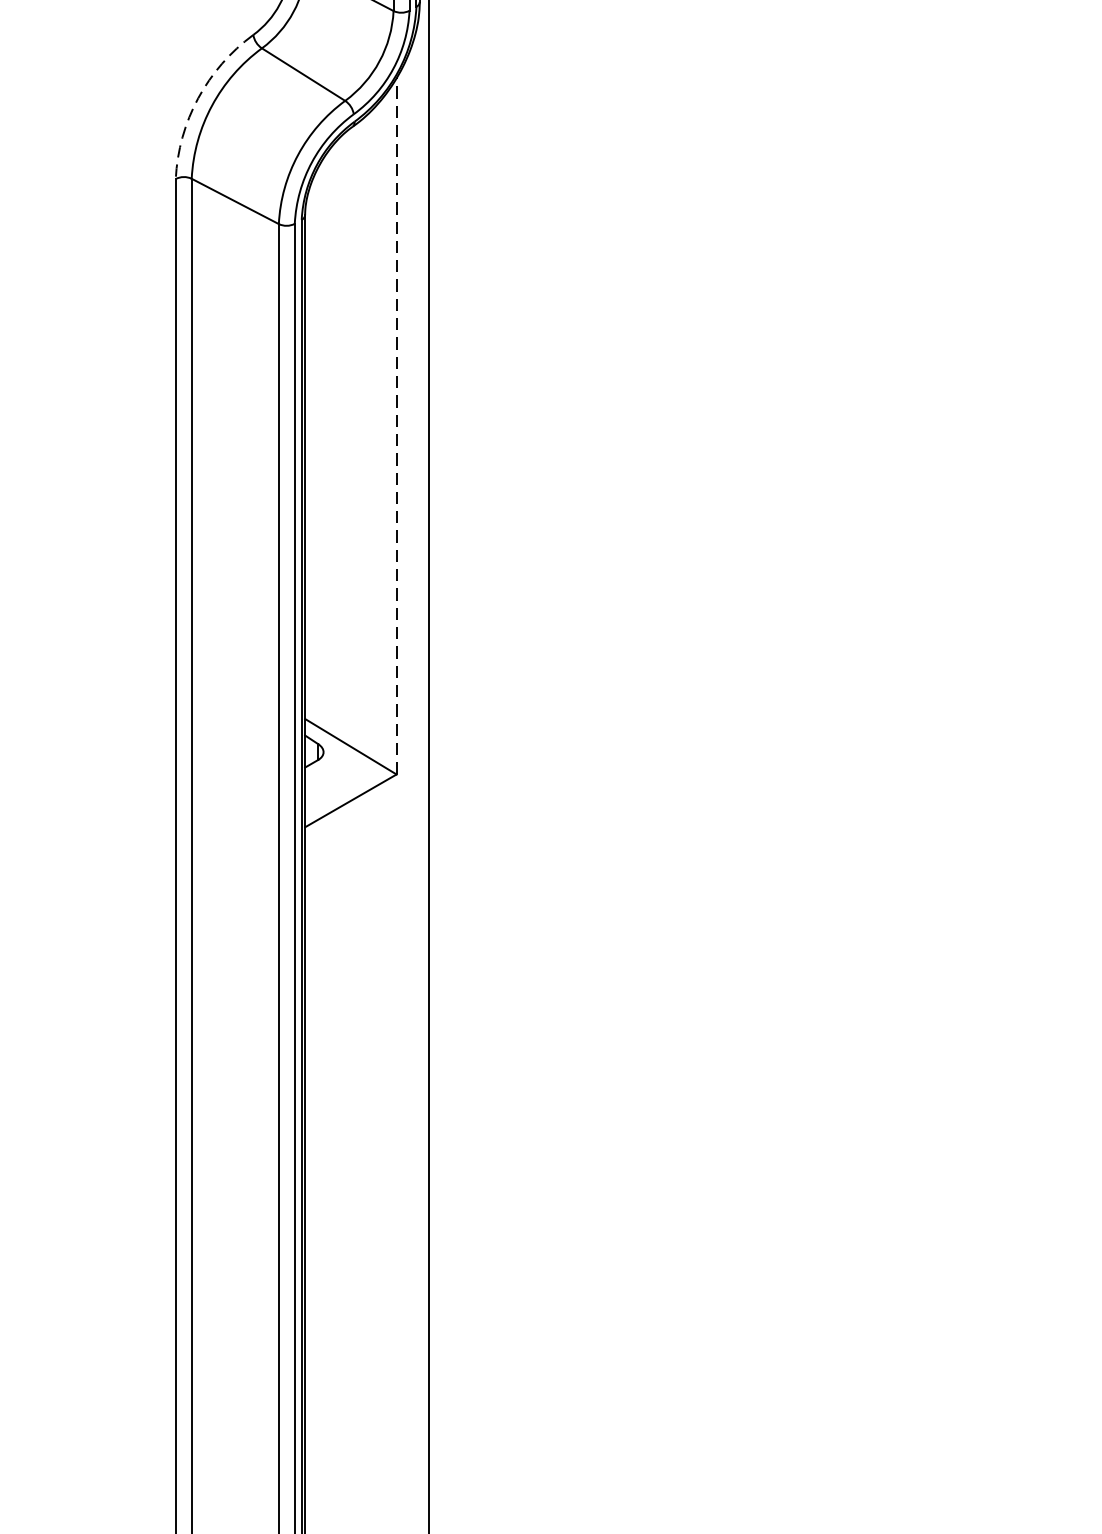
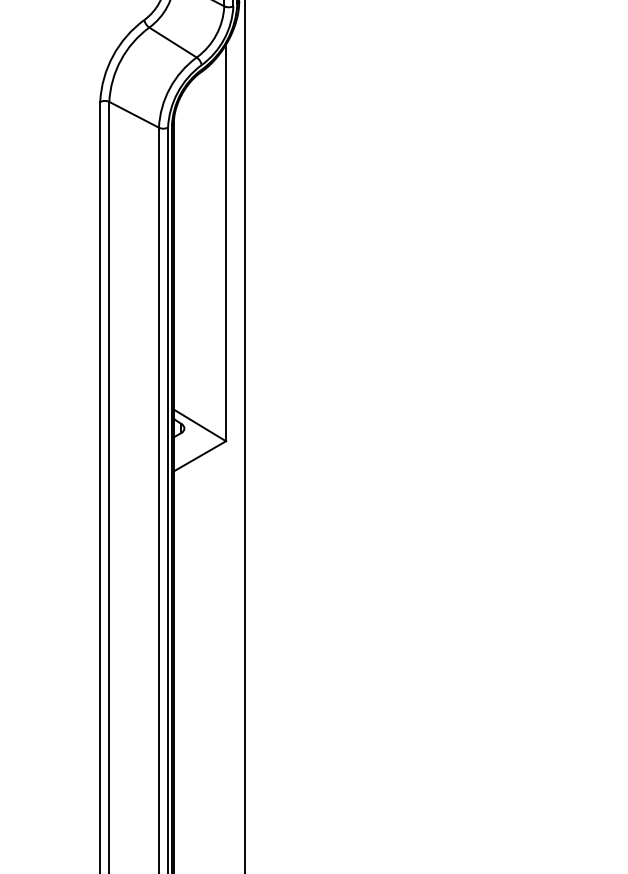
arc: (199, 99) -> (113, 56), dashed -> solid
line: (397, 425) -> (226, 242), dashed -> solid

